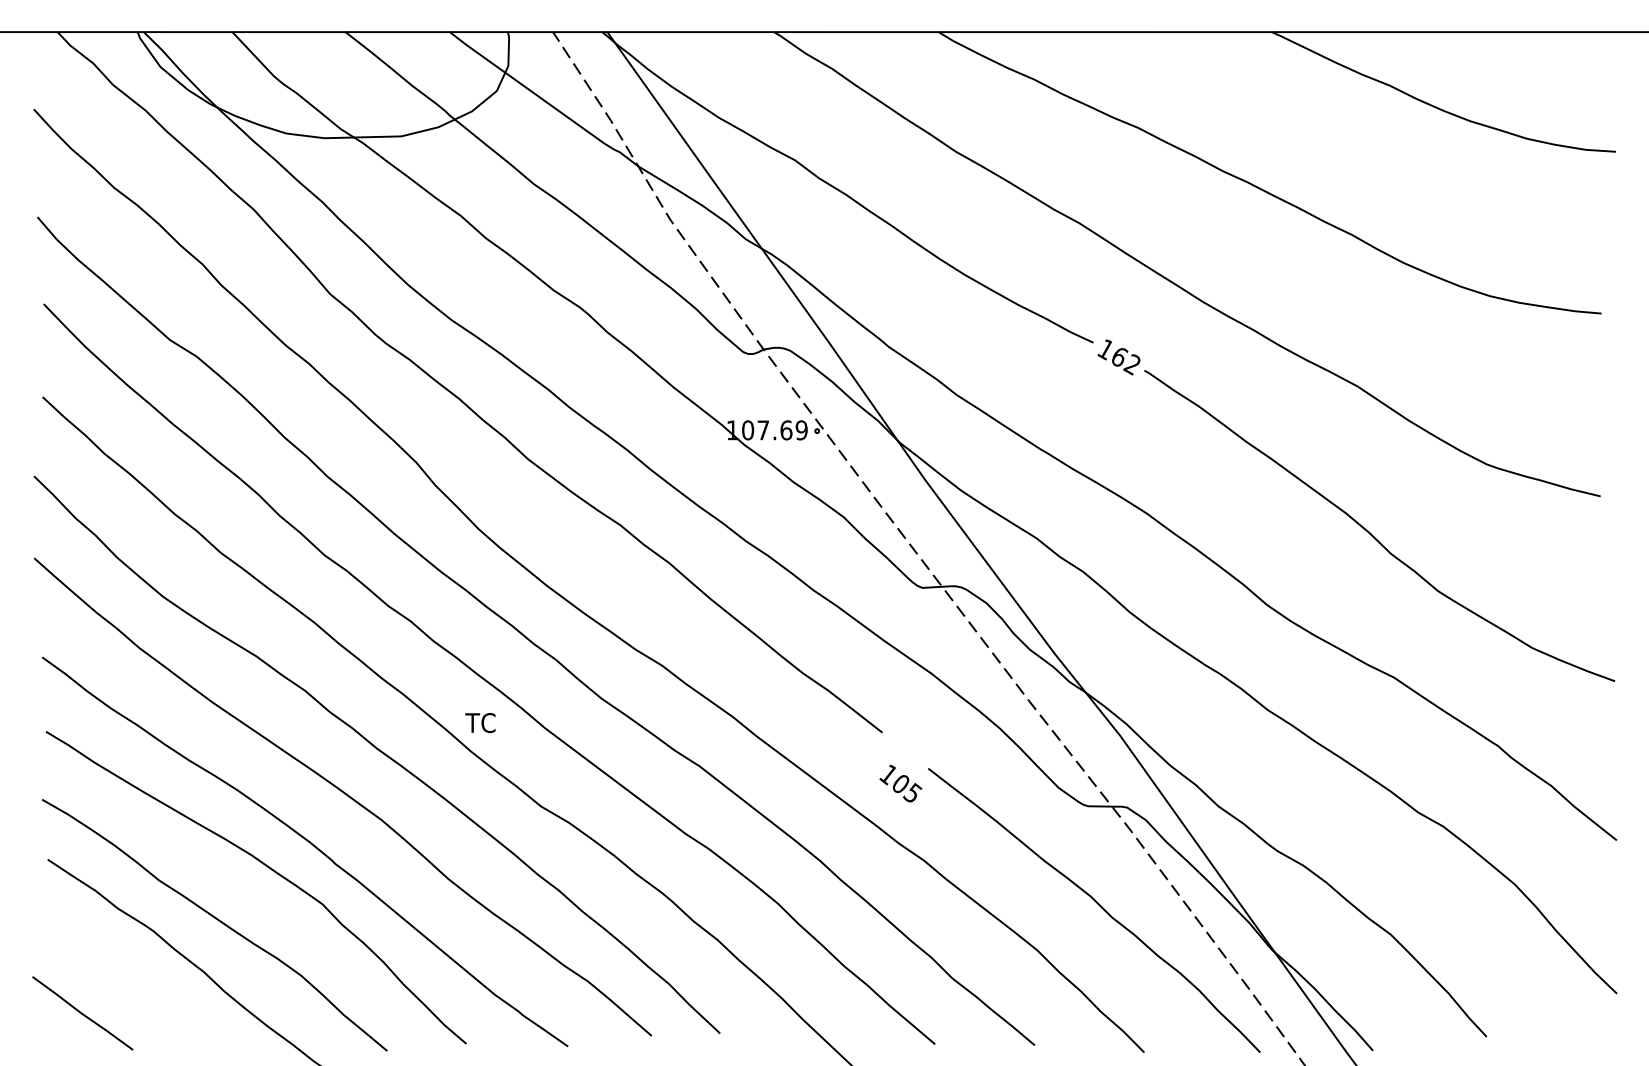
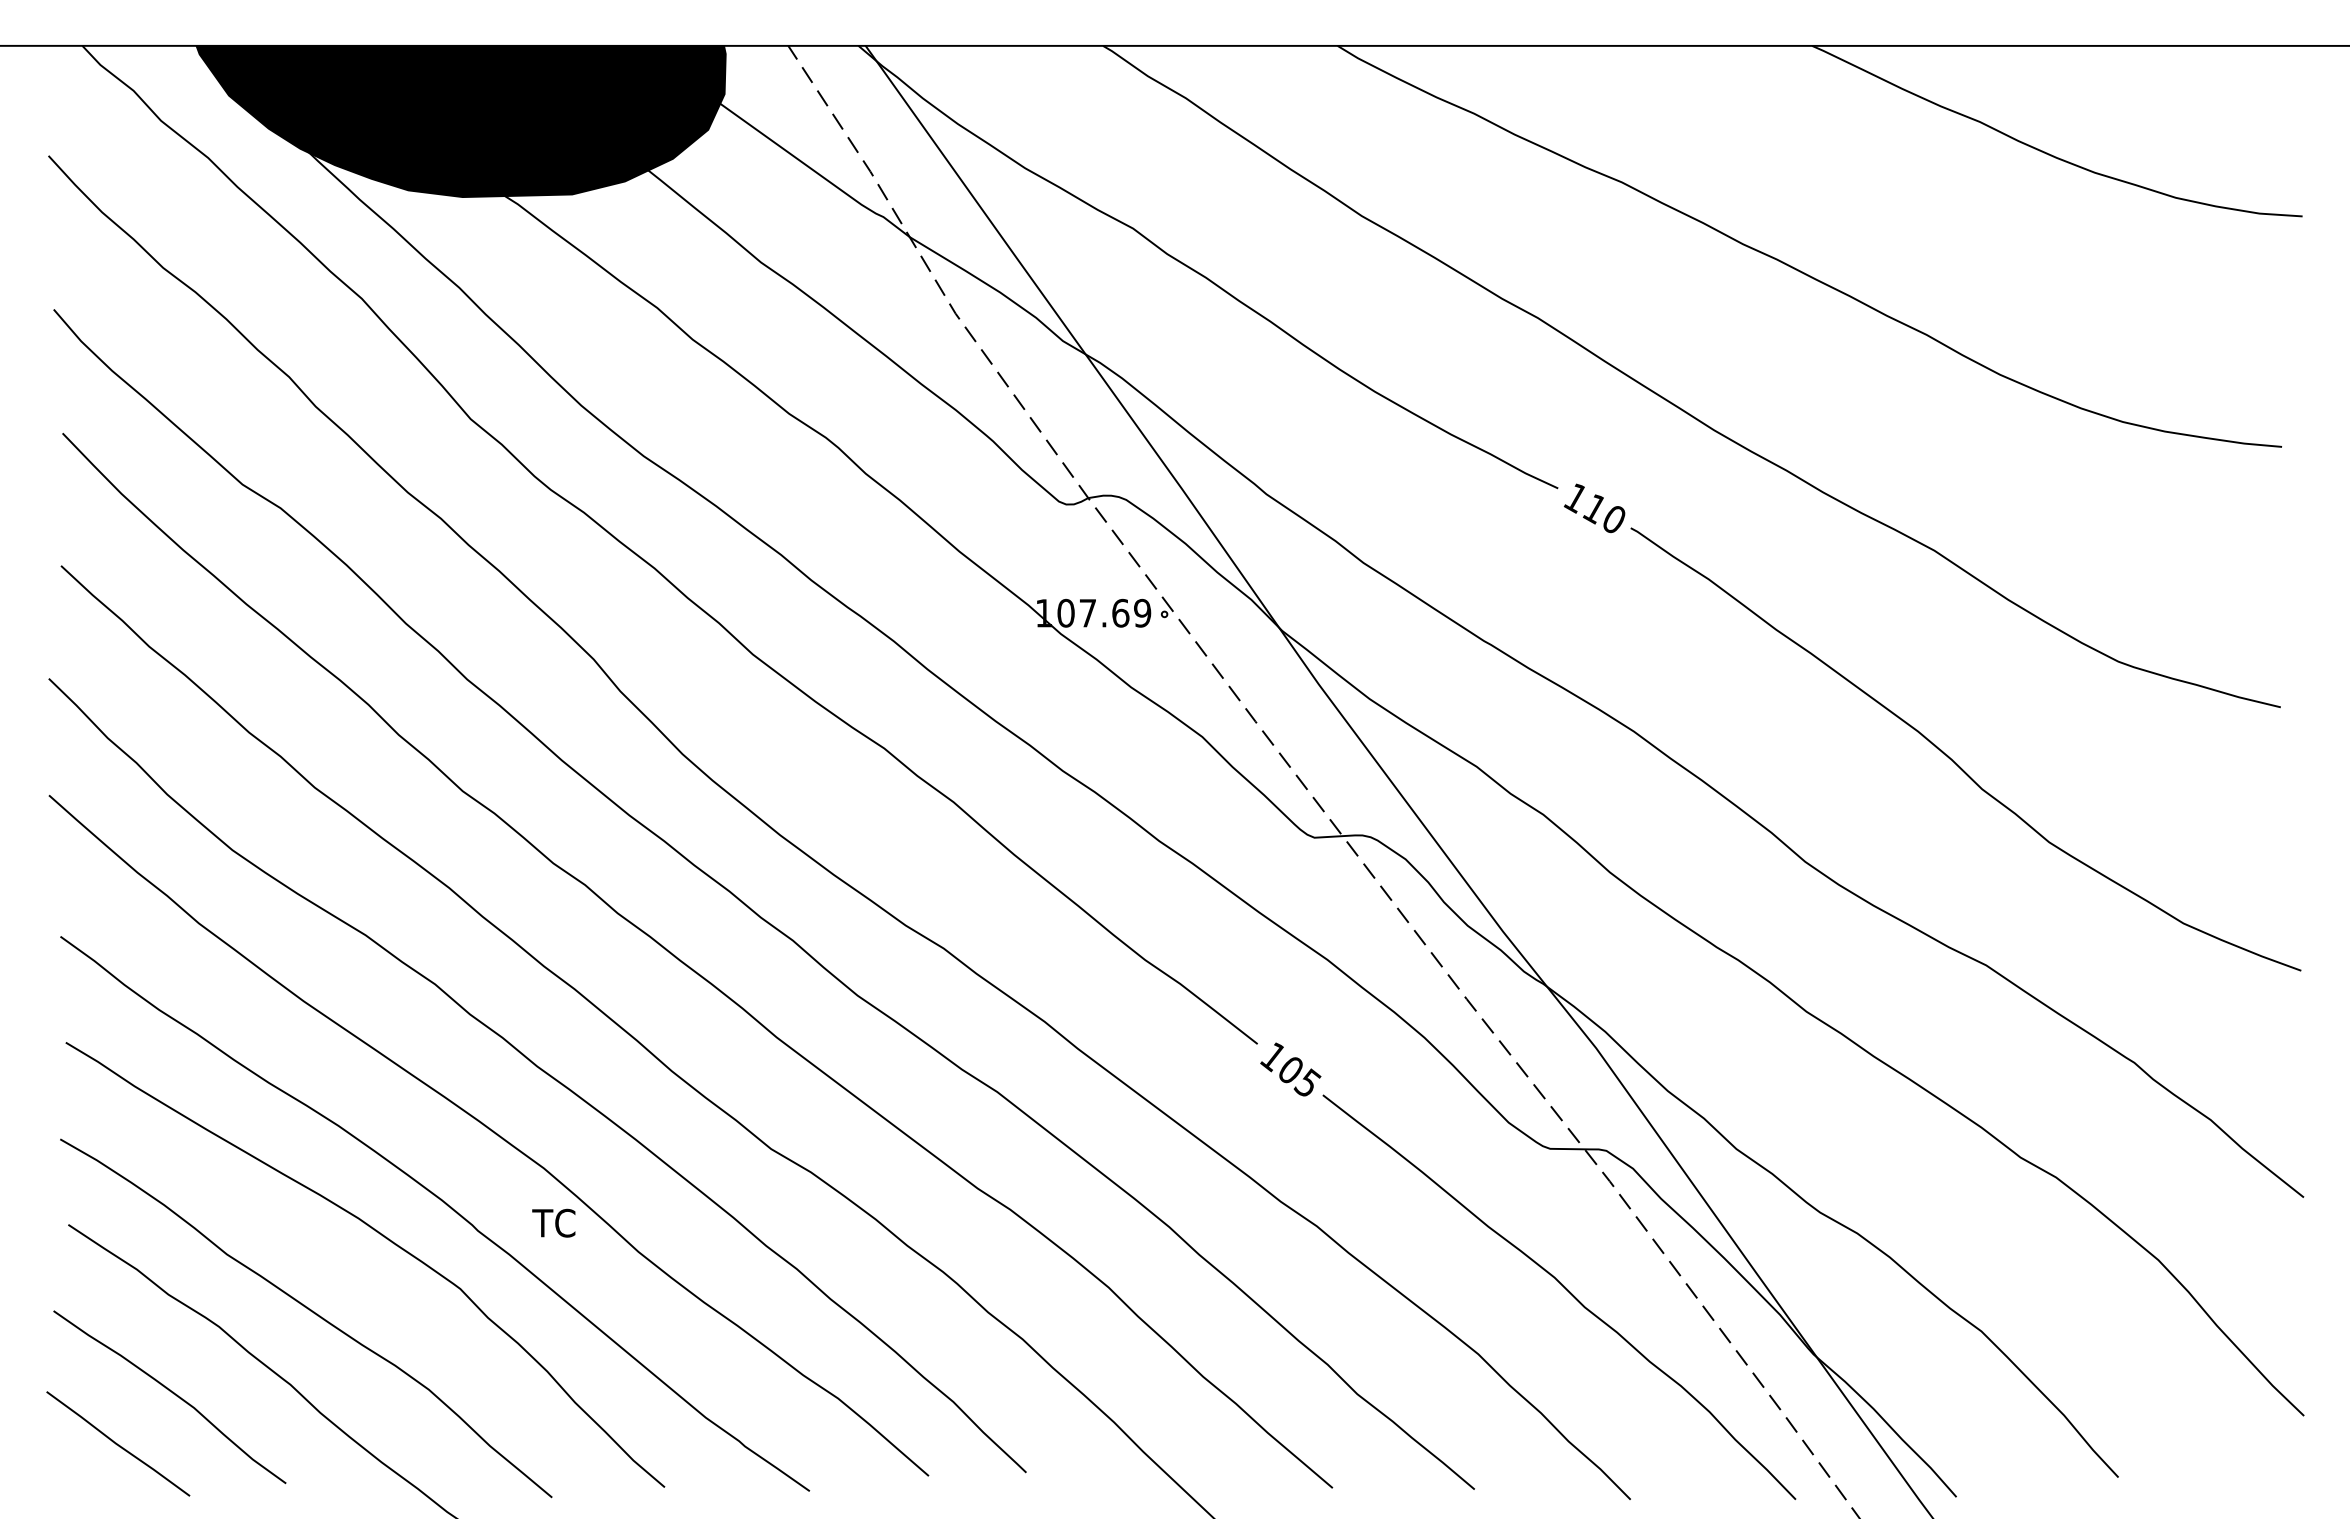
fill: (322, 85) -> (460, 121), added
text: (1125, 361) -> (1603, 514), 162 -> 110
text: (480, 722) -> (553, 1222), moved
text: (900, 783) -> (1290, 1069), moved
curve: (120, 978) -> (172, 1393), added

